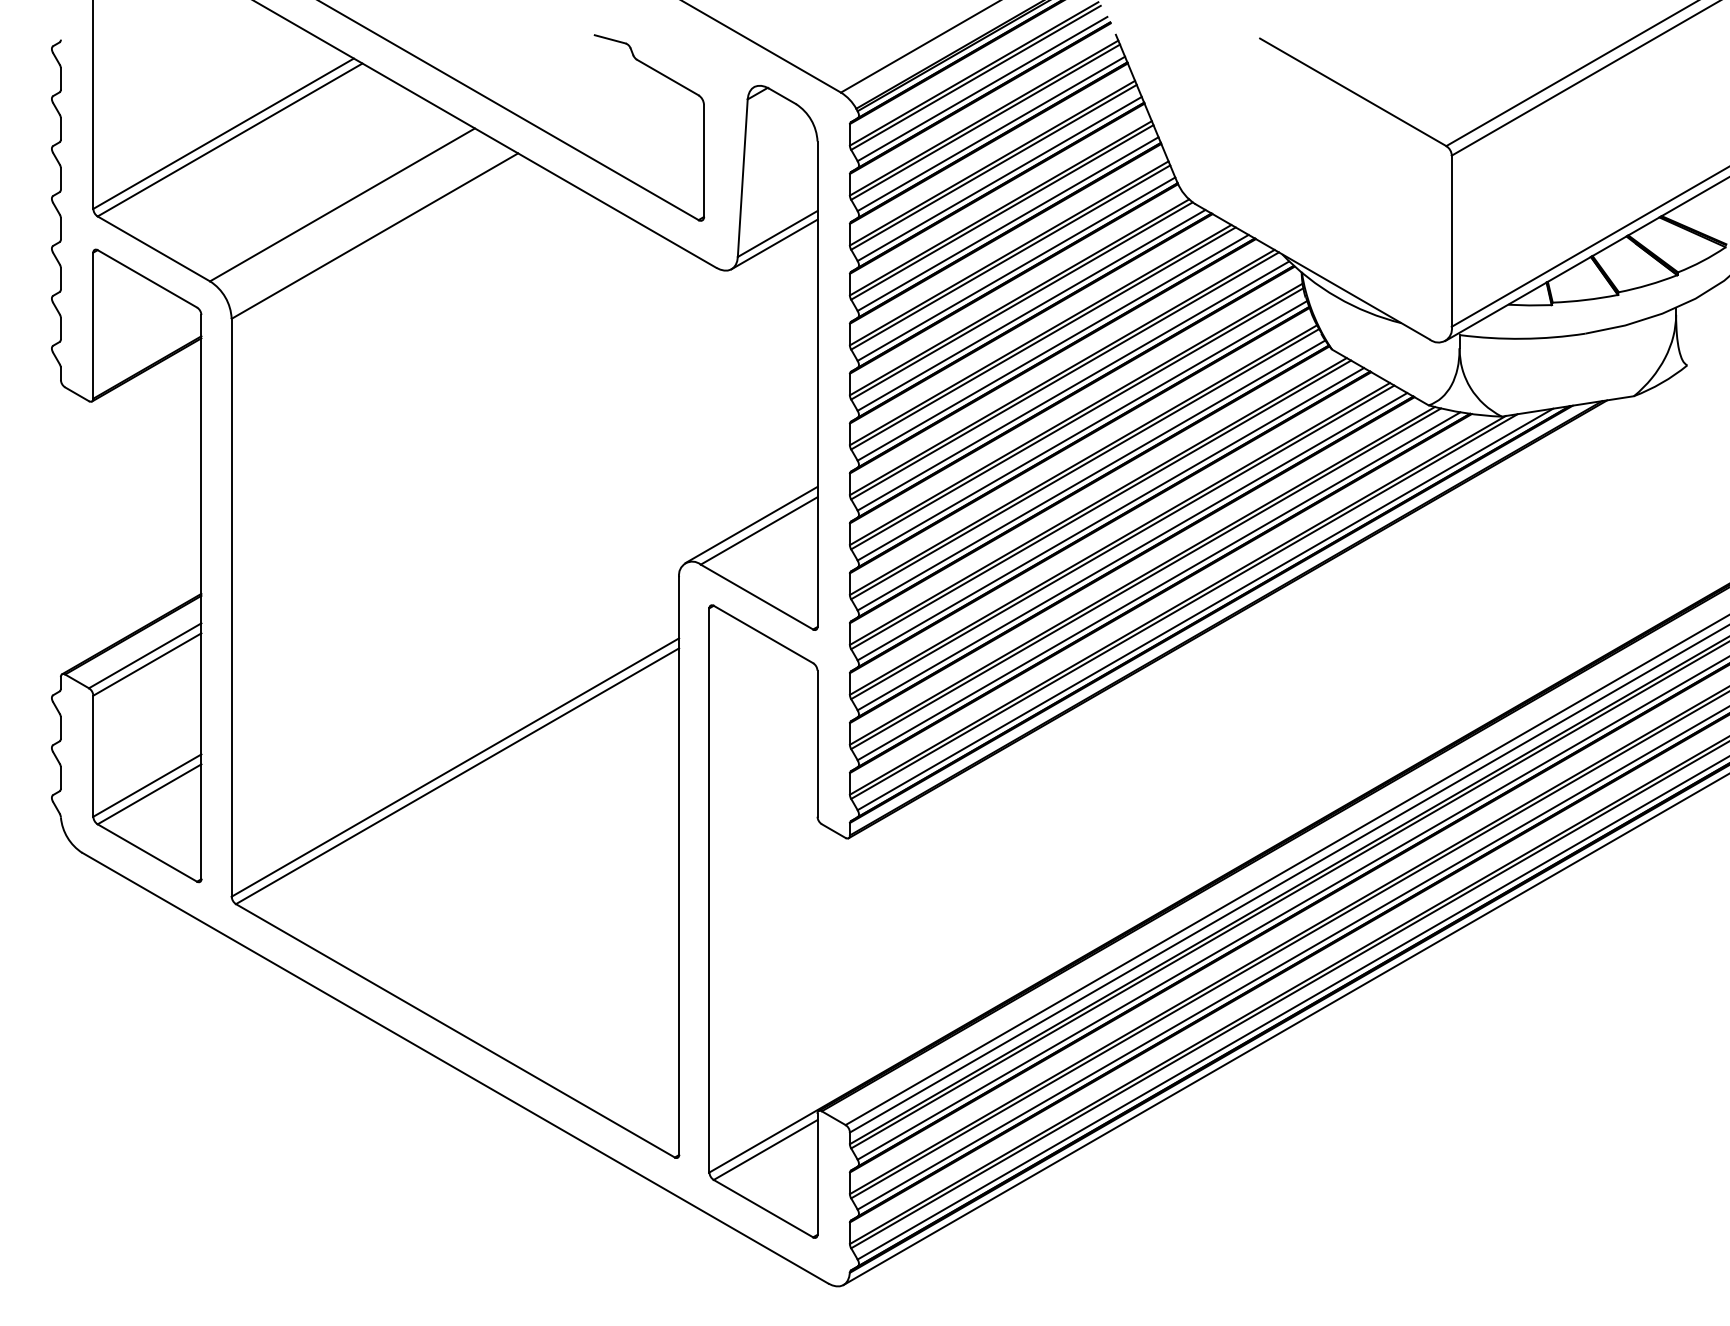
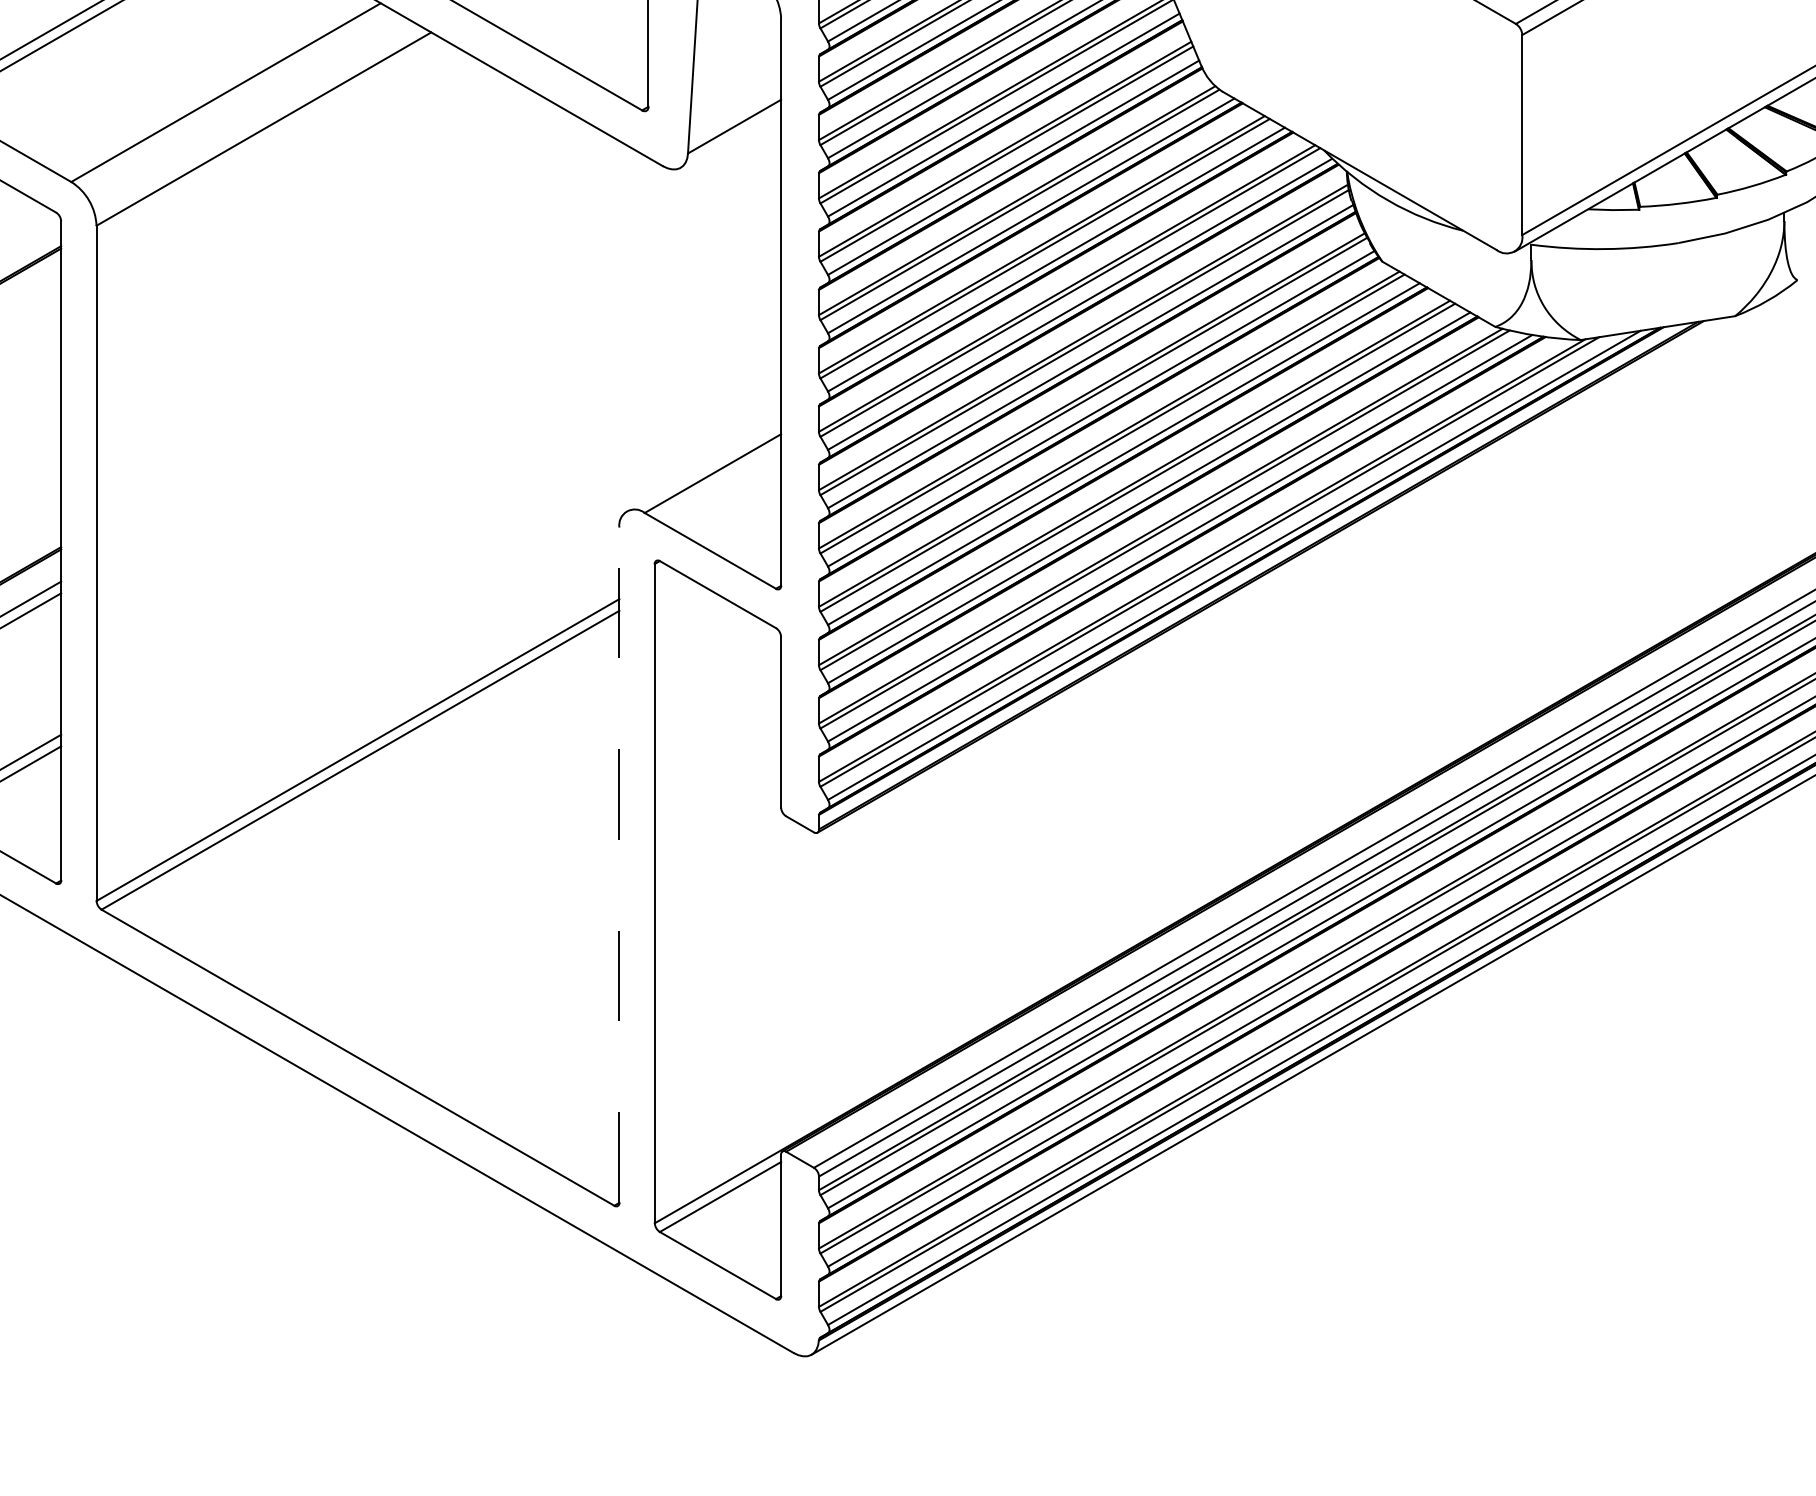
line: (774, 244) -> (730, 138), removed
line: (751, 524) -> (703, 466), removed
line: (679, 866) -> (619, 865), solid -> dashed

